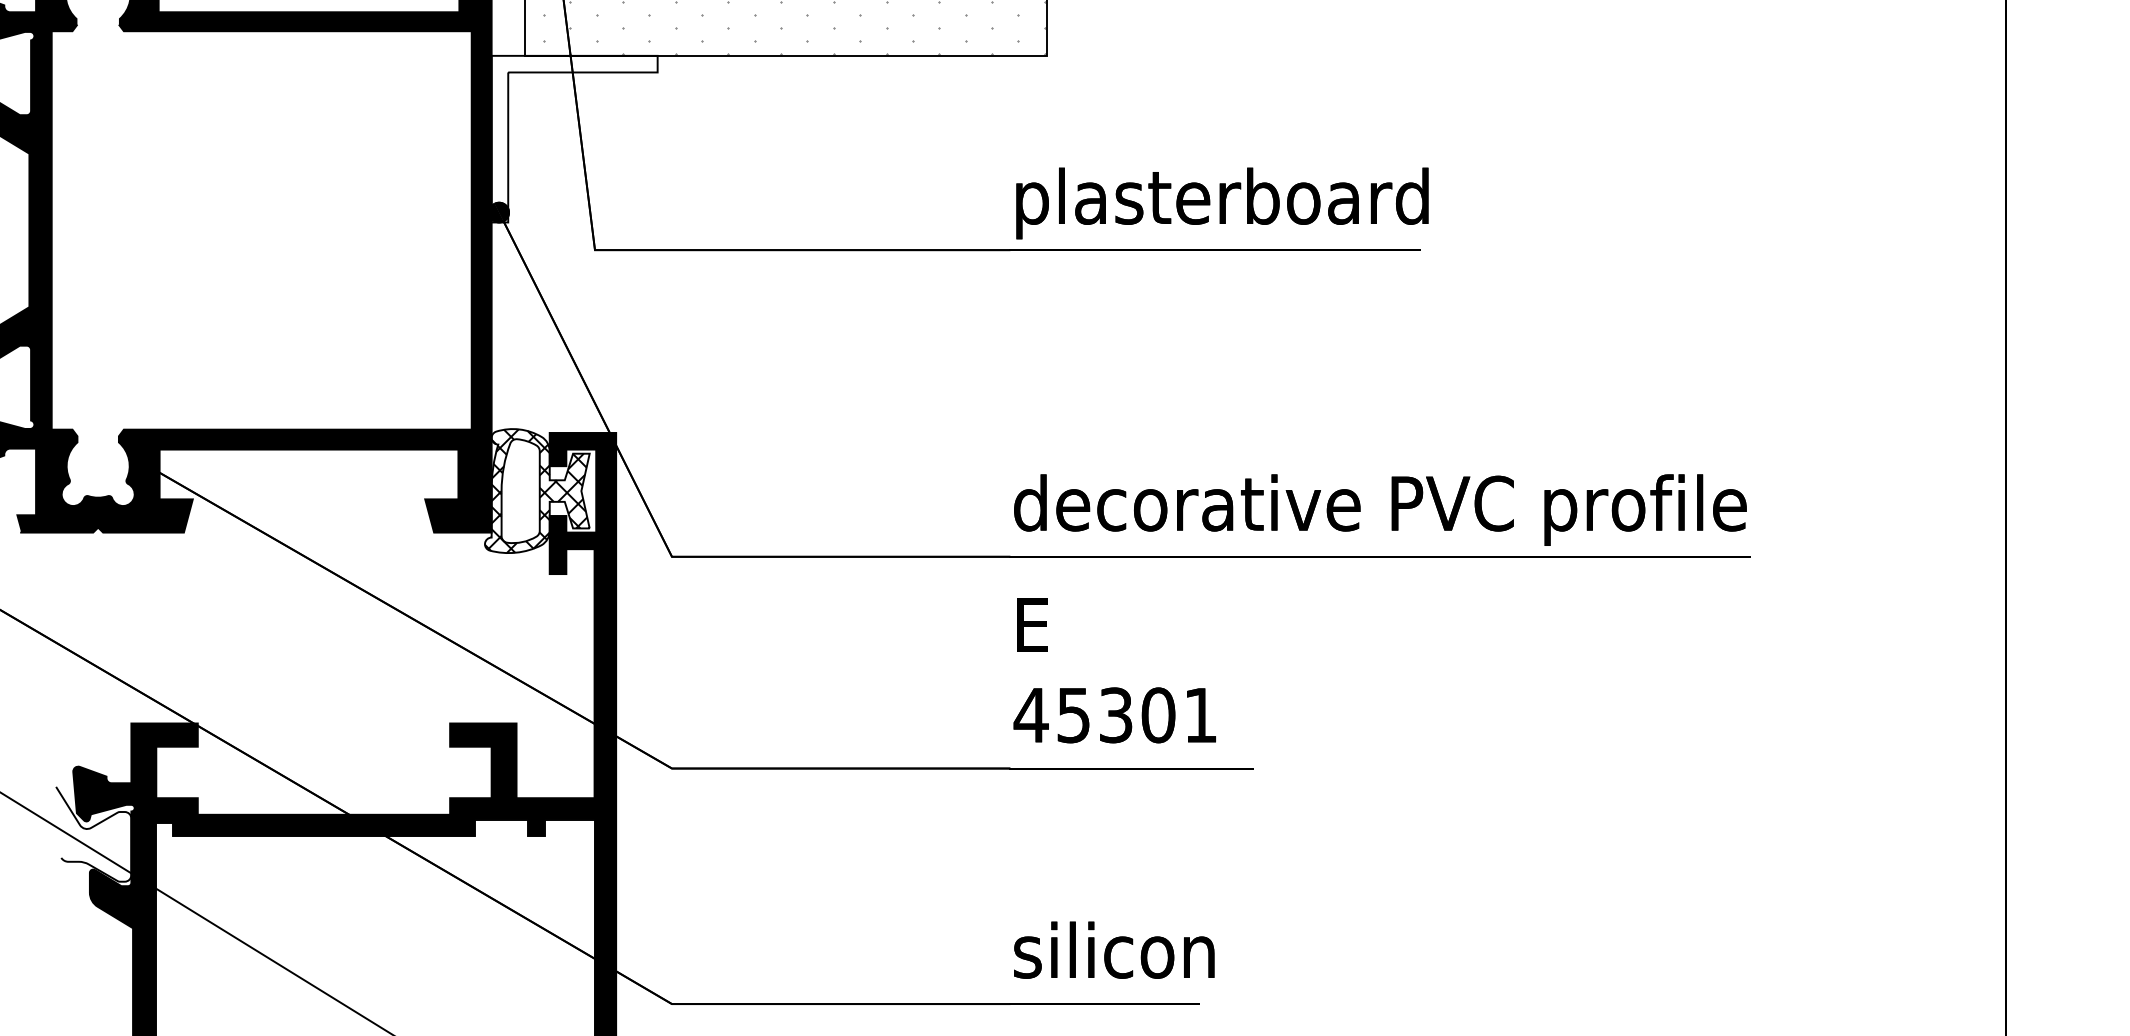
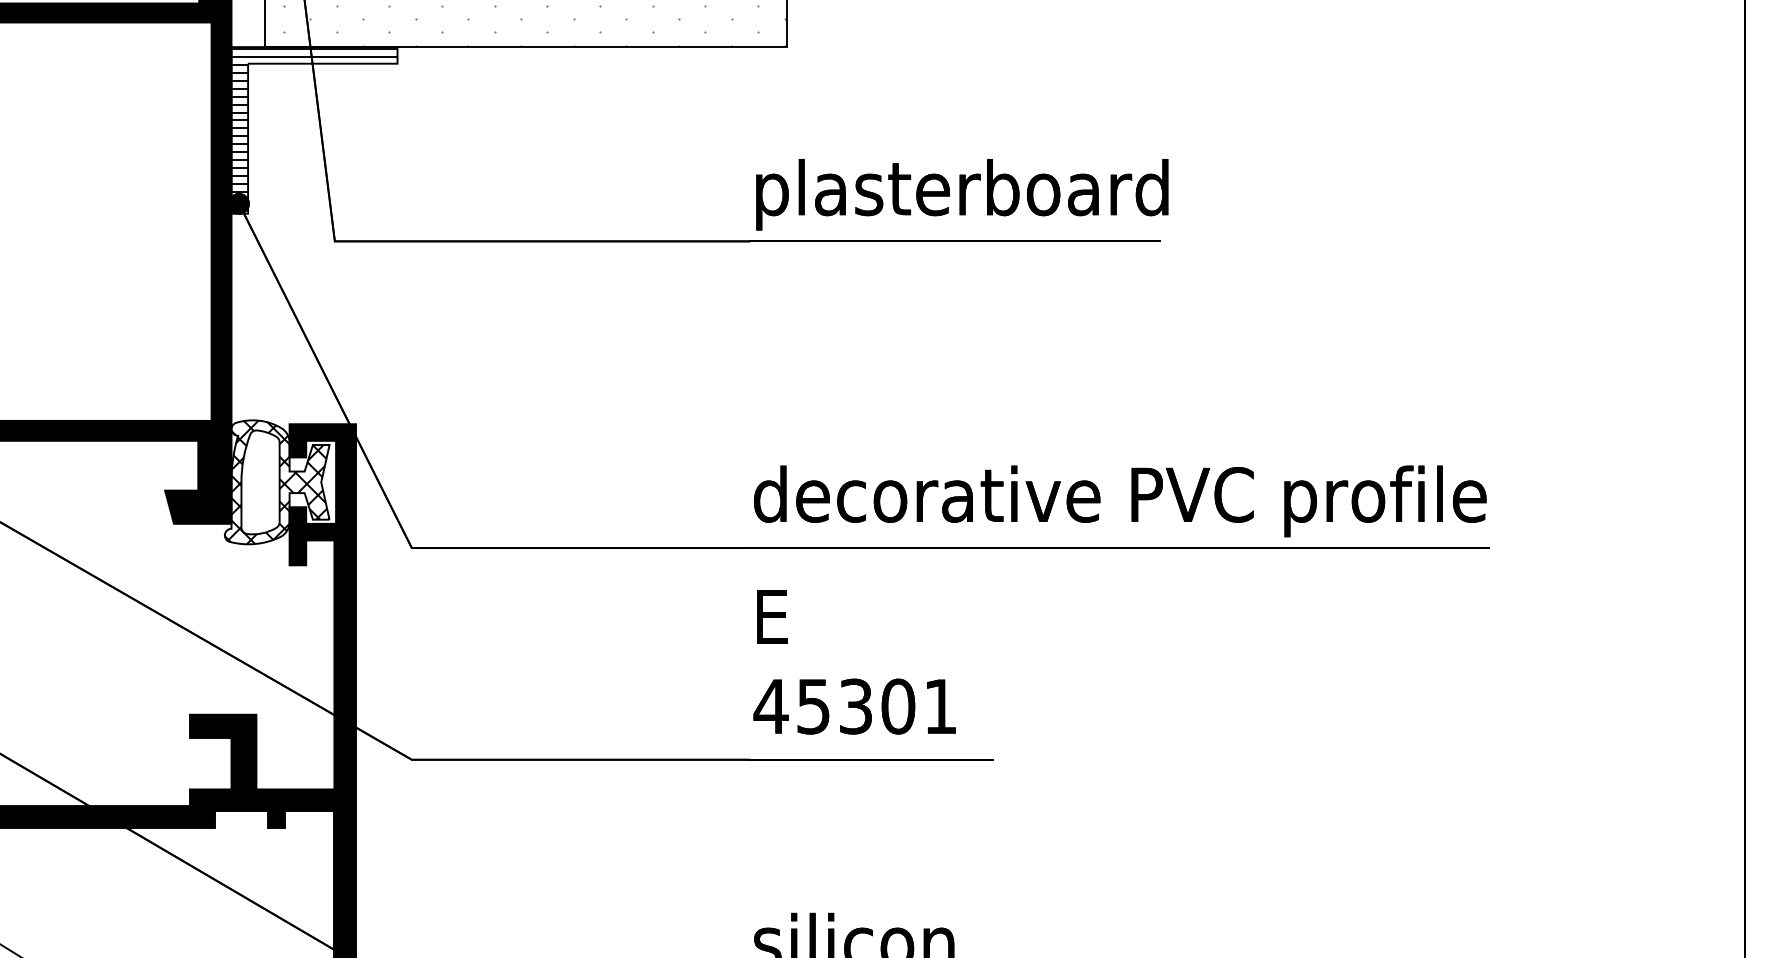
hatch: (574, 137) -> (314, 128), added

